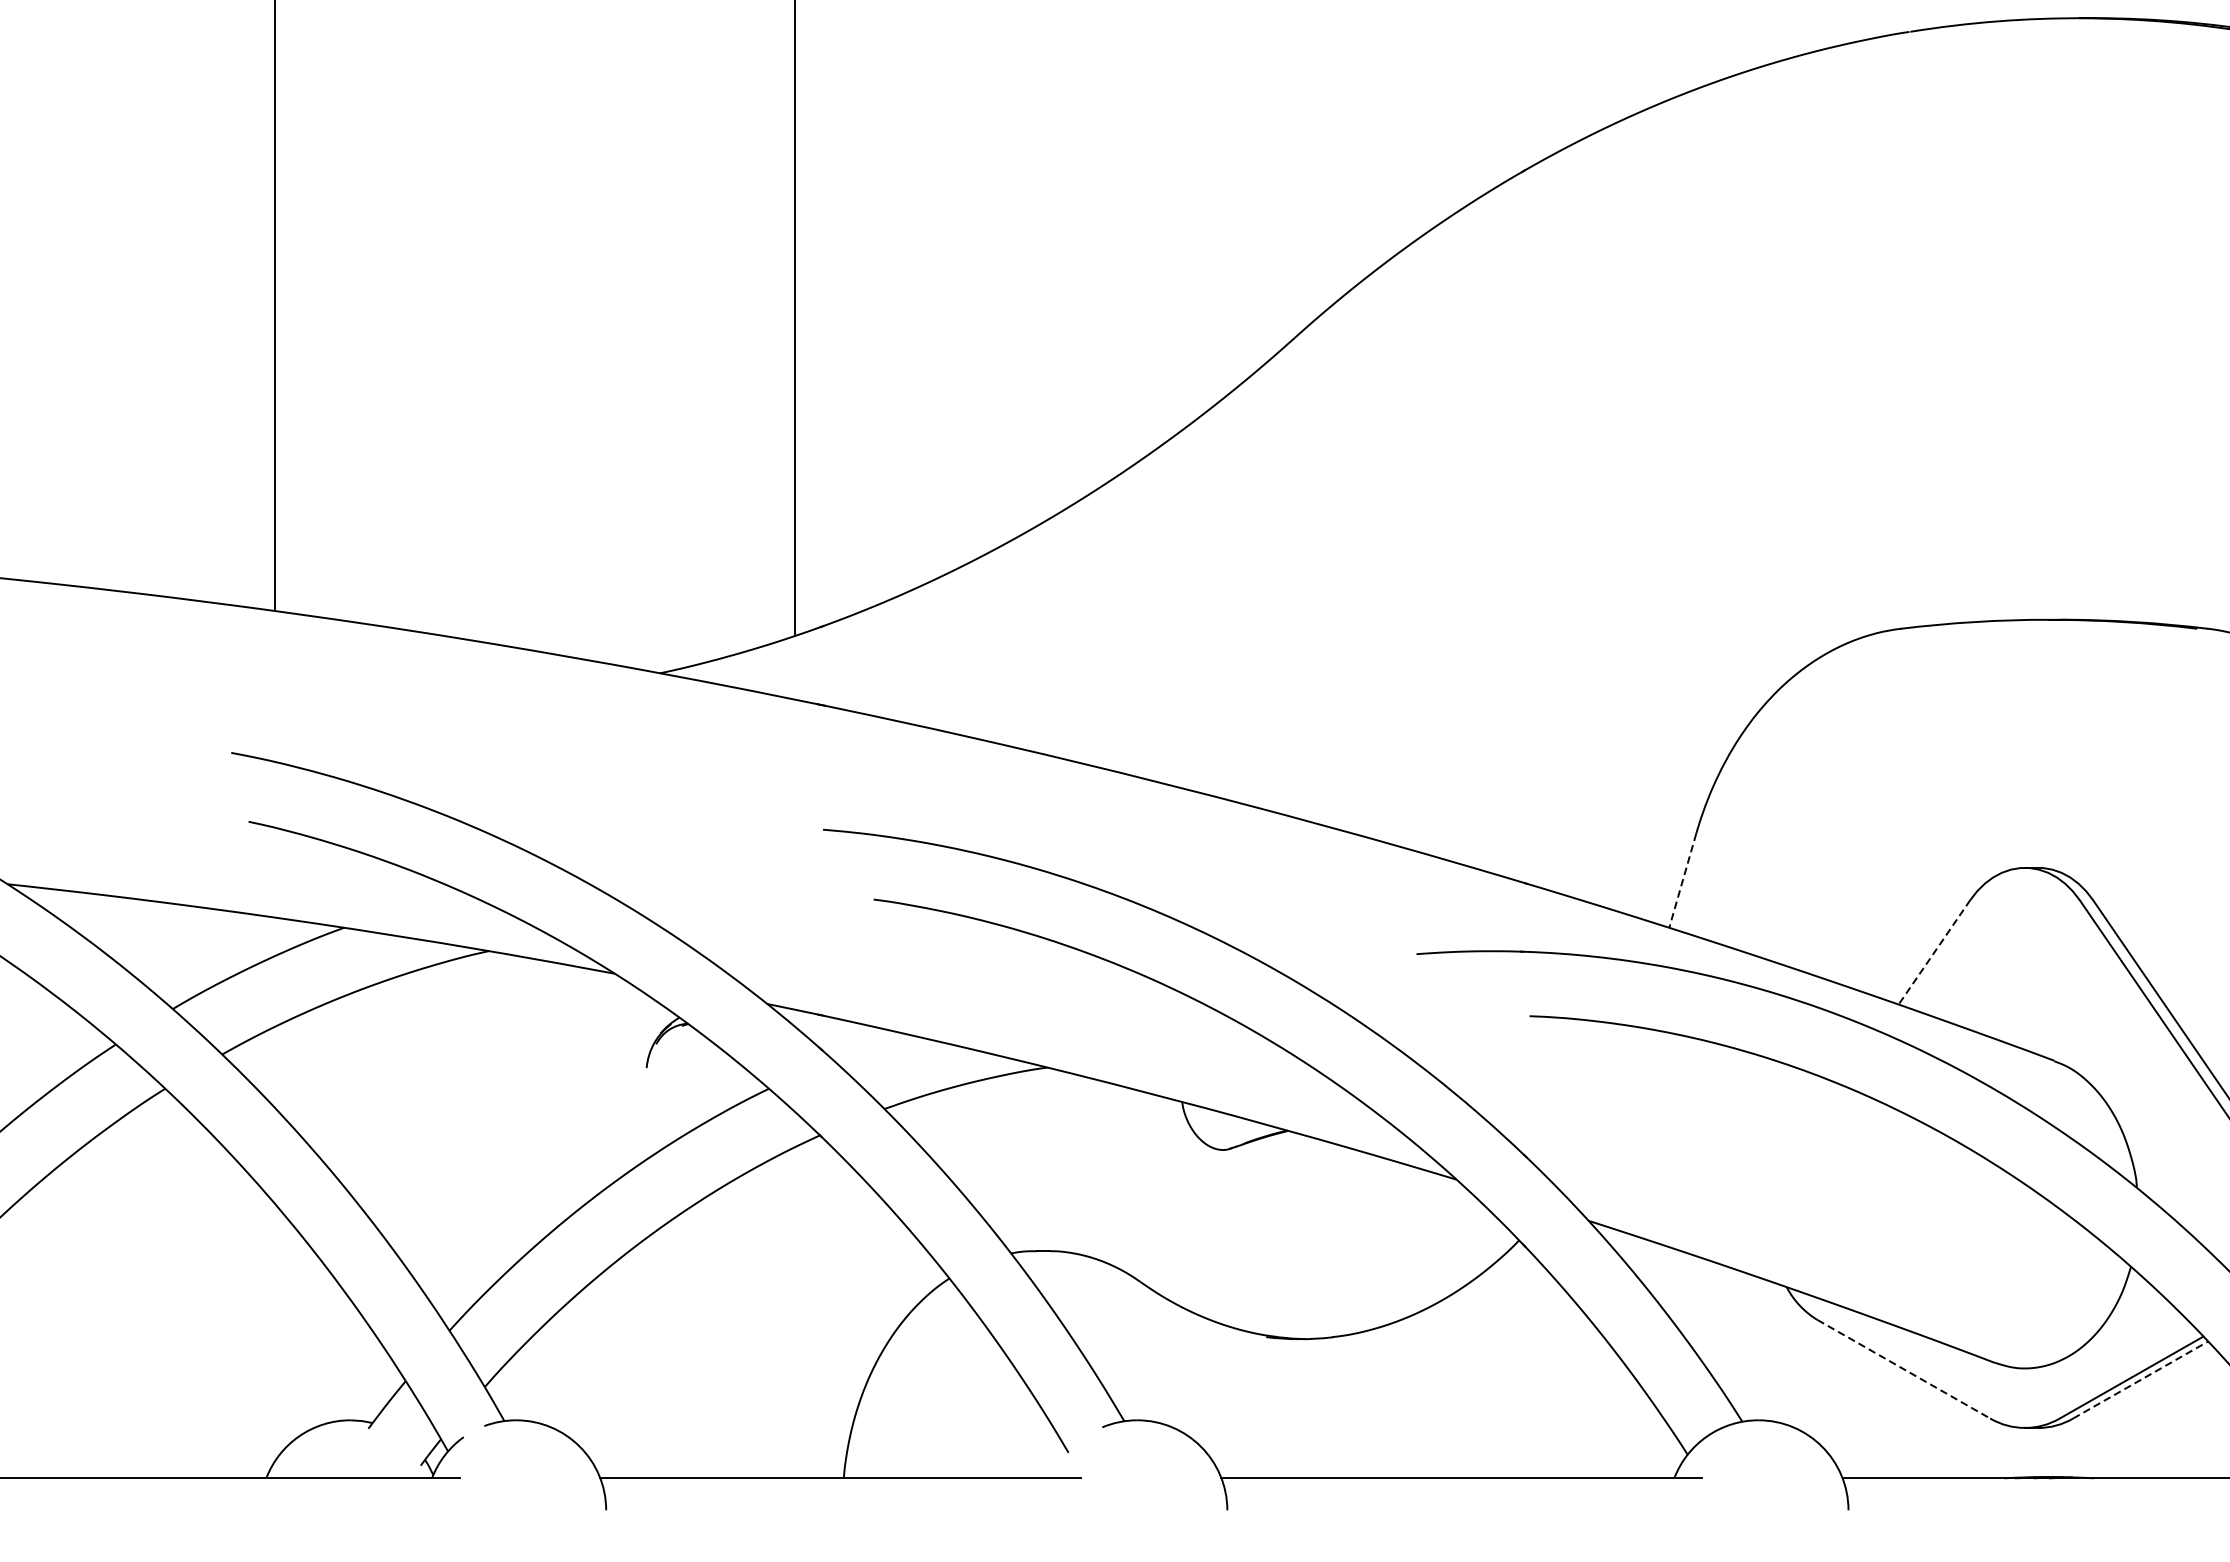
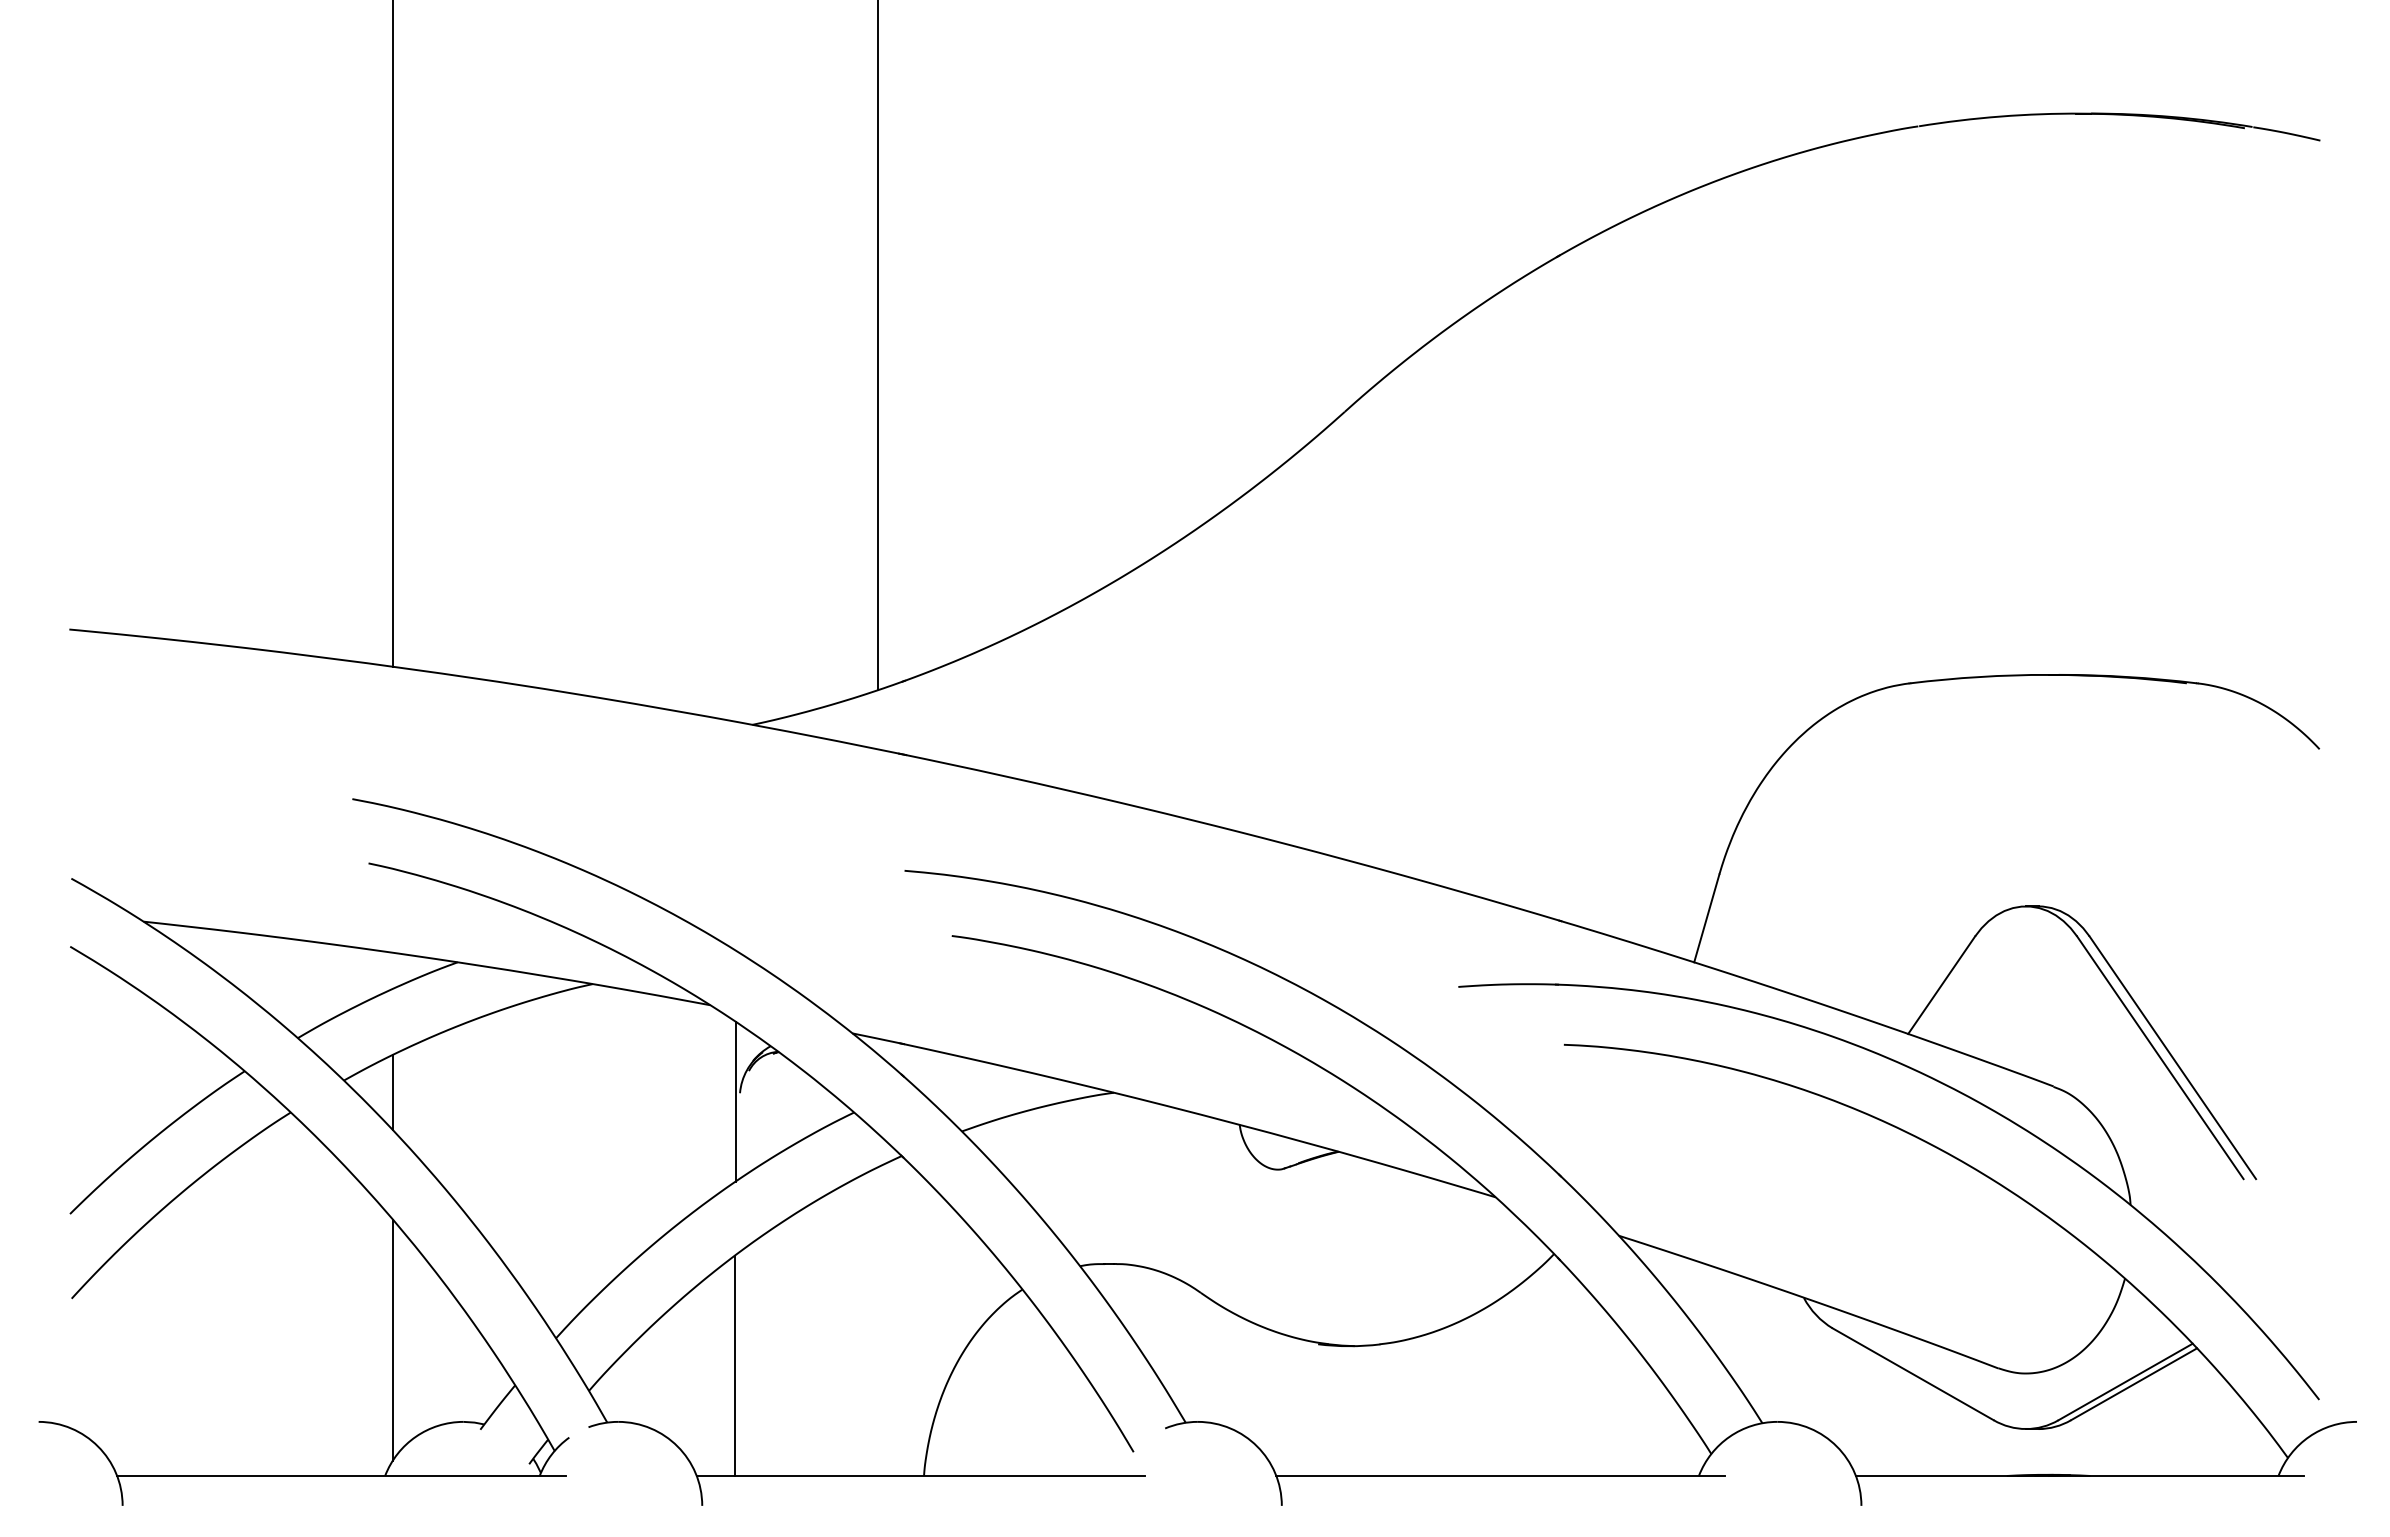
line: (1682, 880) -> (1706, 918), dashed -> solid
line: (1934, 952) -> (1941, 985), dashed -> solid
line: (274, 1067) -> (392, 1092), added
line: (641, 1076) -> (735, 1101), added
line: (274, 1332) -> (392, 1339), added
line: (640, 1360) -> (734, 1366), added
line: (1904, 1369) -> (1913, 1374), dashed -> solid
line: (2141, 1380) -> (2134, 1384), dashed -> solid

